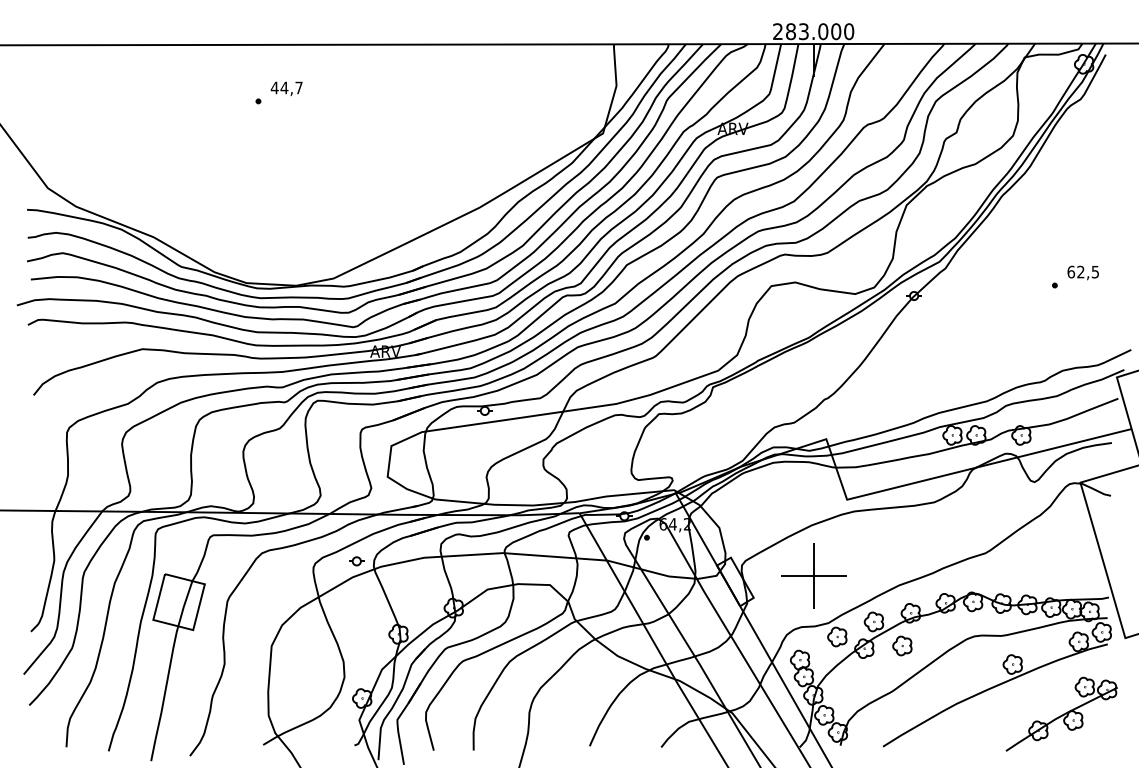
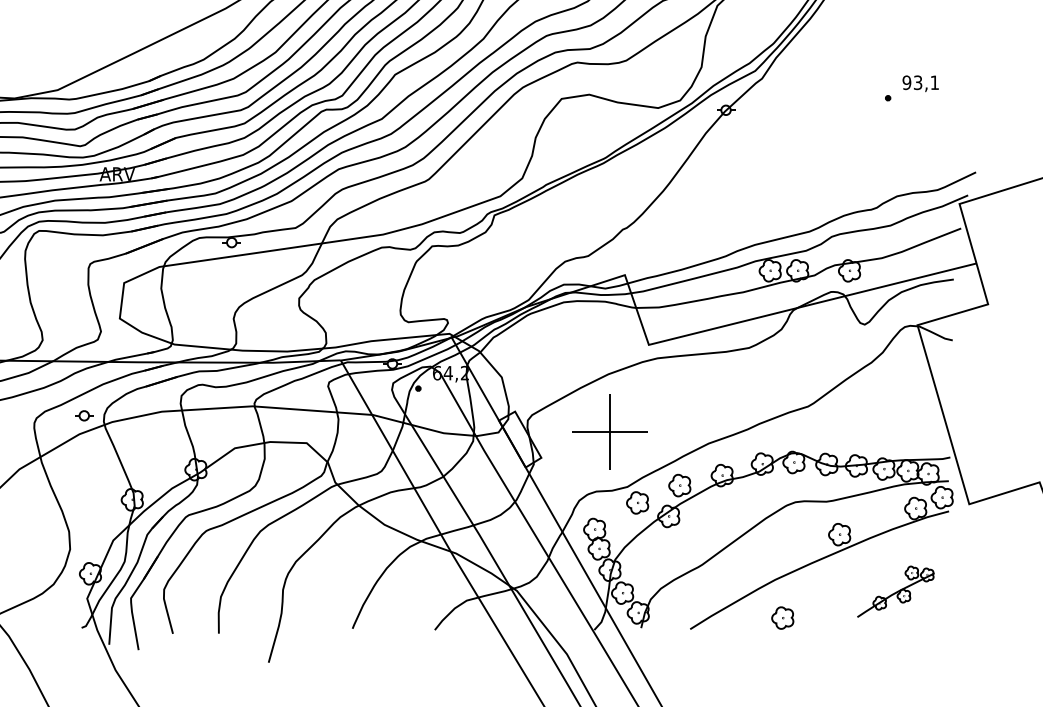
text: (1082, 271) -> (919, 82), 62,5 -> 93,1
part: (902, 645) -> (782, 617), moved
part: (1061, 713) -> (895, 591), size x0.6

